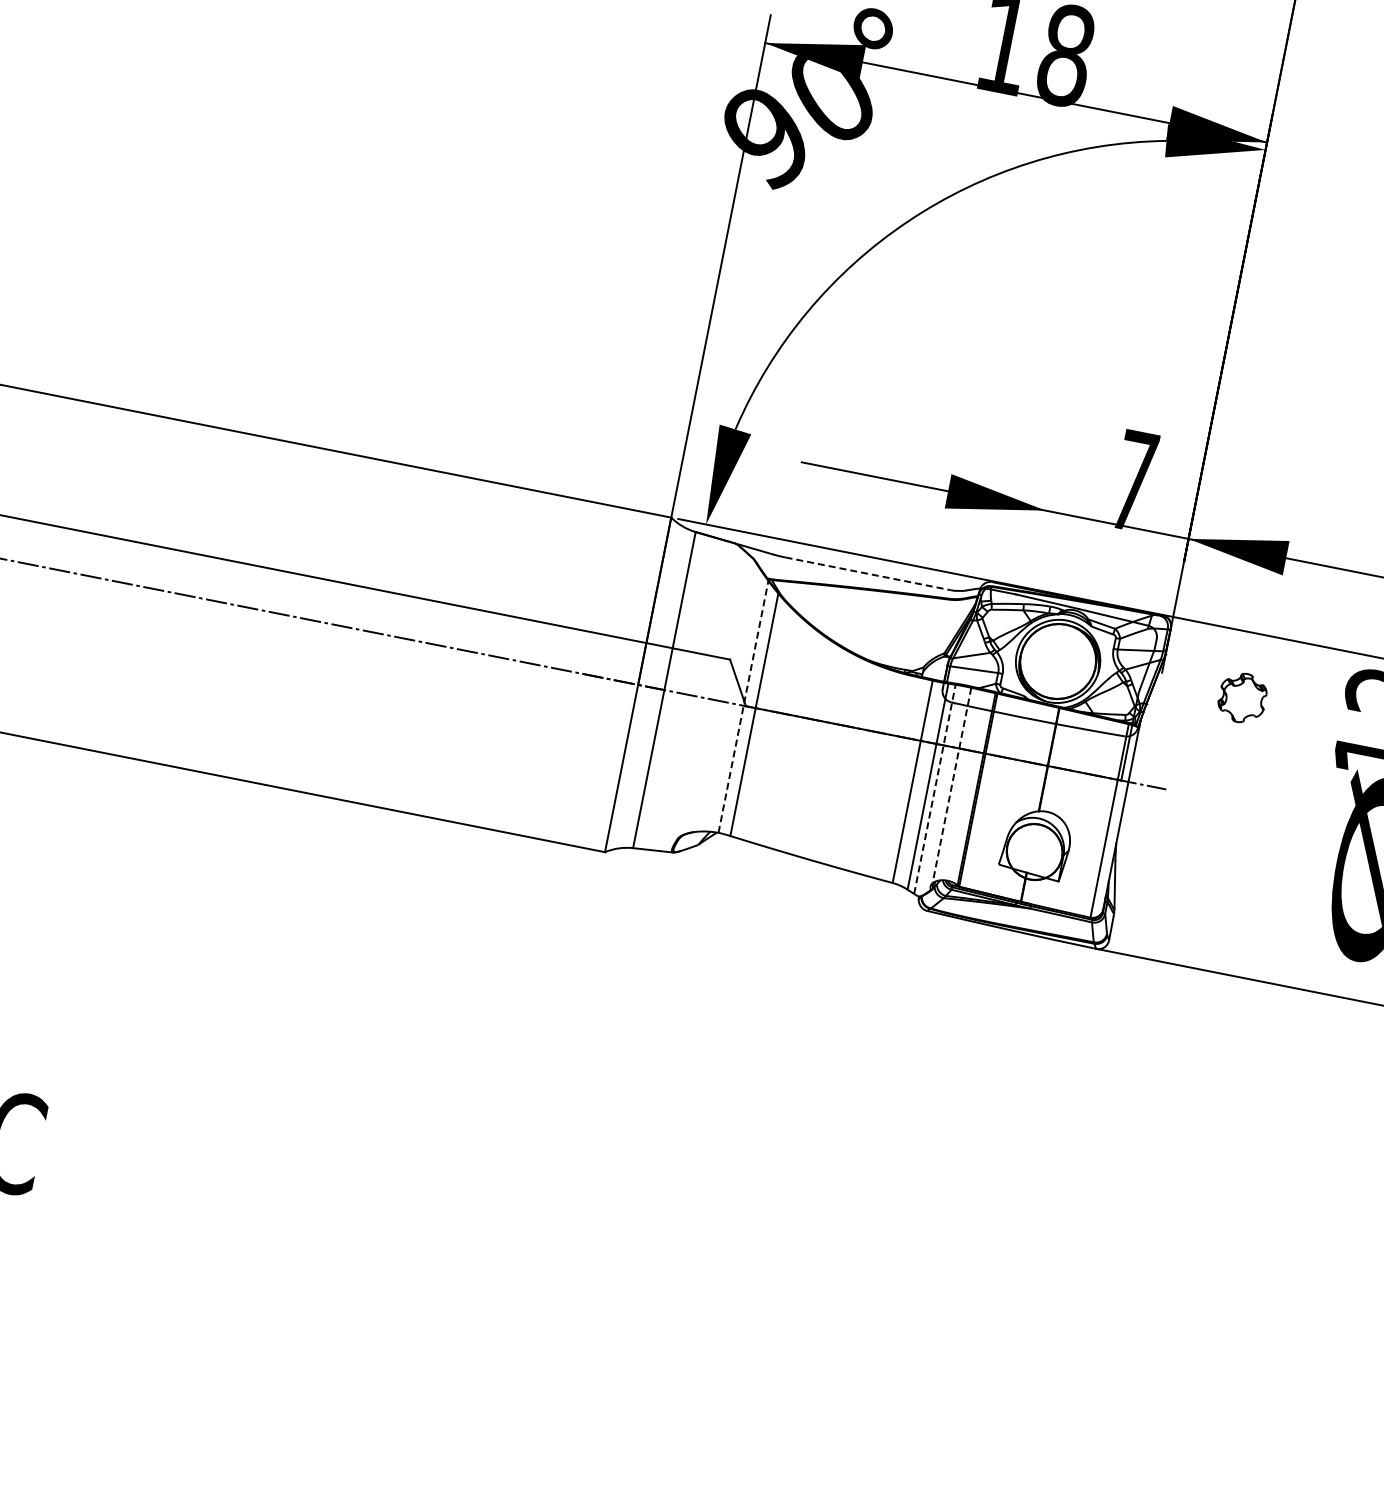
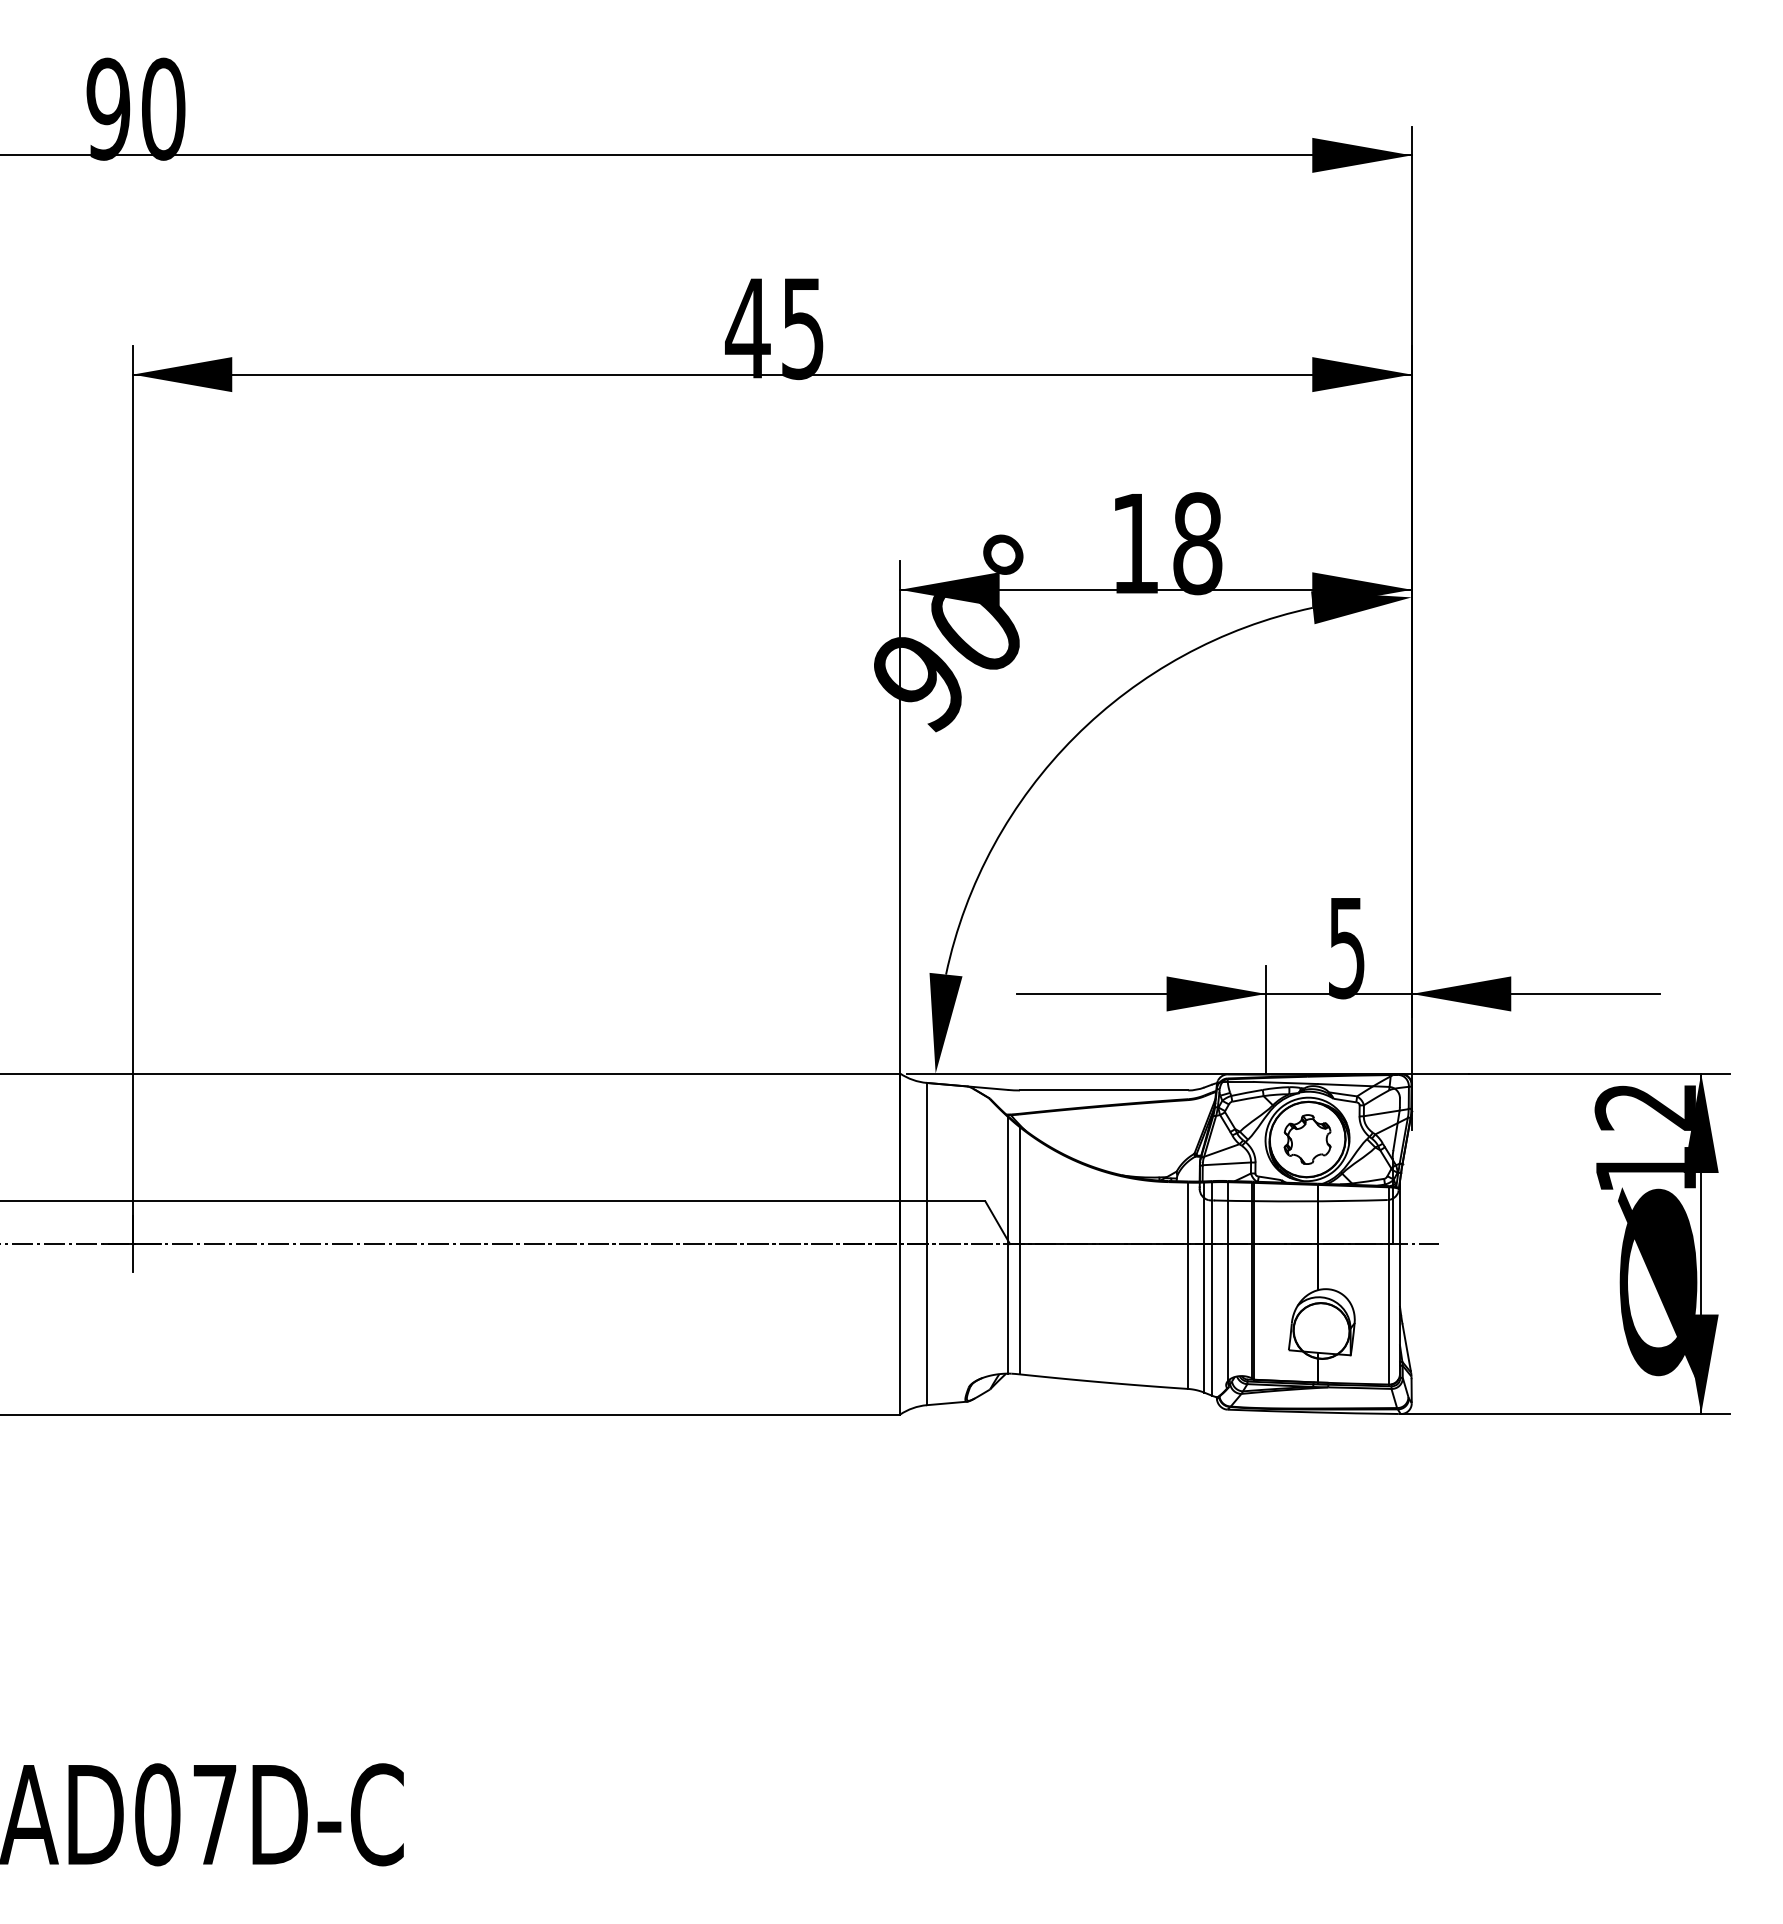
text: (1133, 481) -> (1346, 948), 7 -> 5
line: (1041, 535) -> (1266, 1019), added
line: (868, 573) -> (1104, 1090), dashed -> solid
part: (1242, 697) -> (1307, 1139), moved
line: (743, 706) -> (1007, 1244), dashed -> solid
line: (951, 785) -> (1227, 1281), dashed -> solid
line: (934, 788) -> (1211, 1288), dashed -> solid

